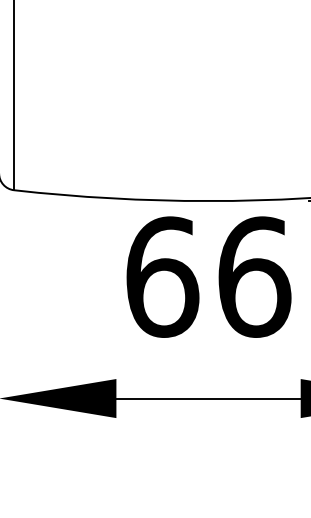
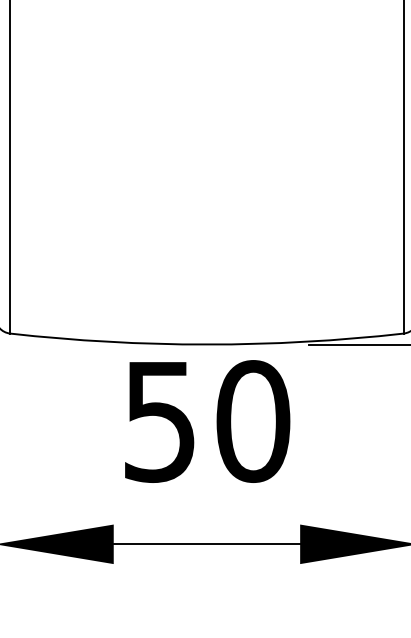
text: (209, 277) -> (207, 421), 66 -> 50

